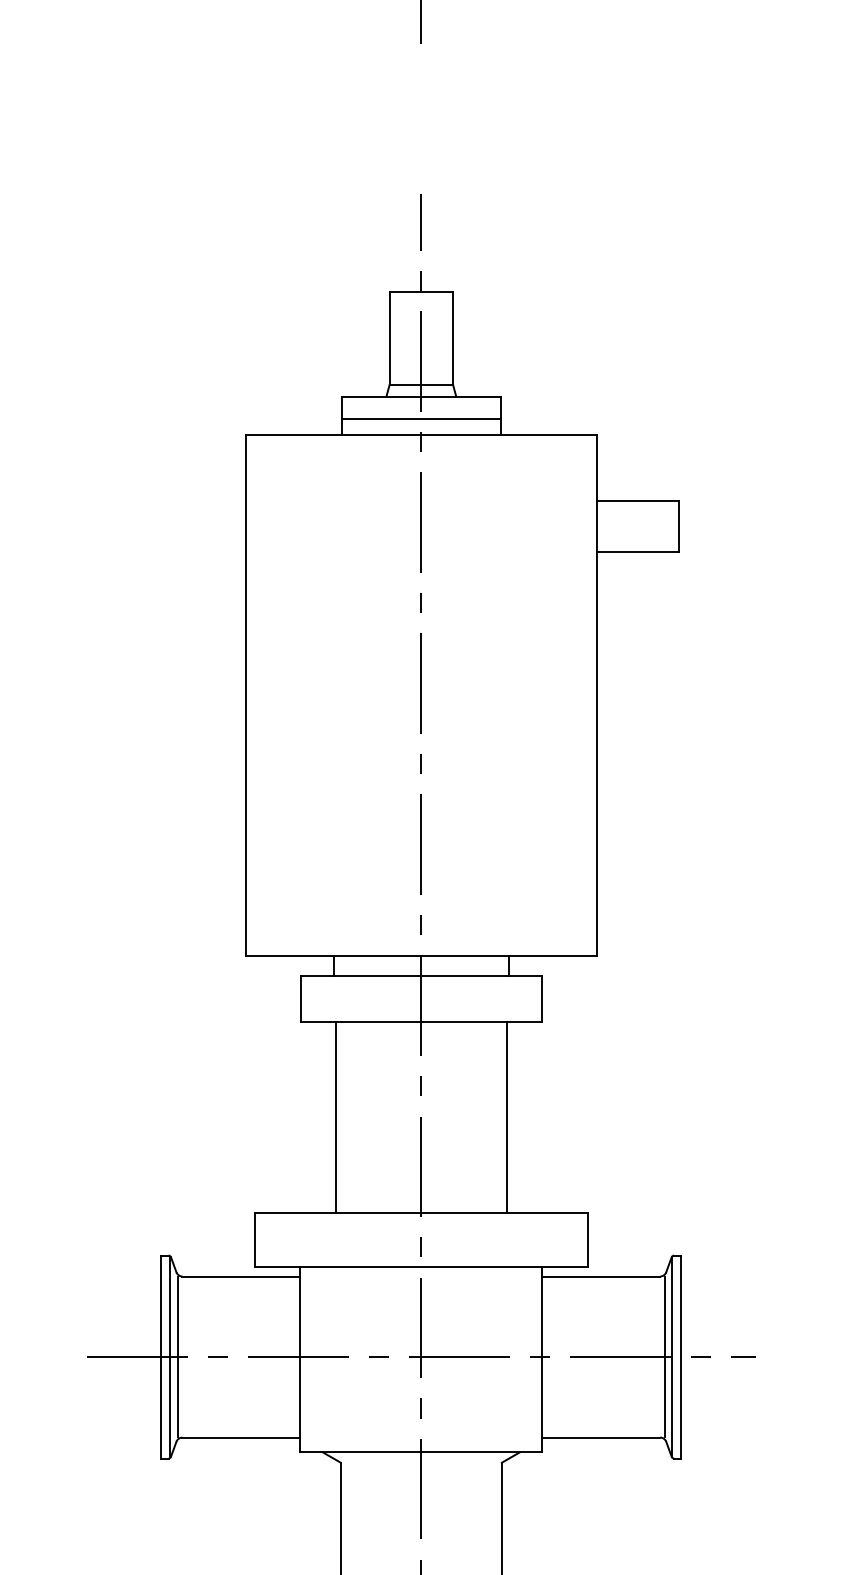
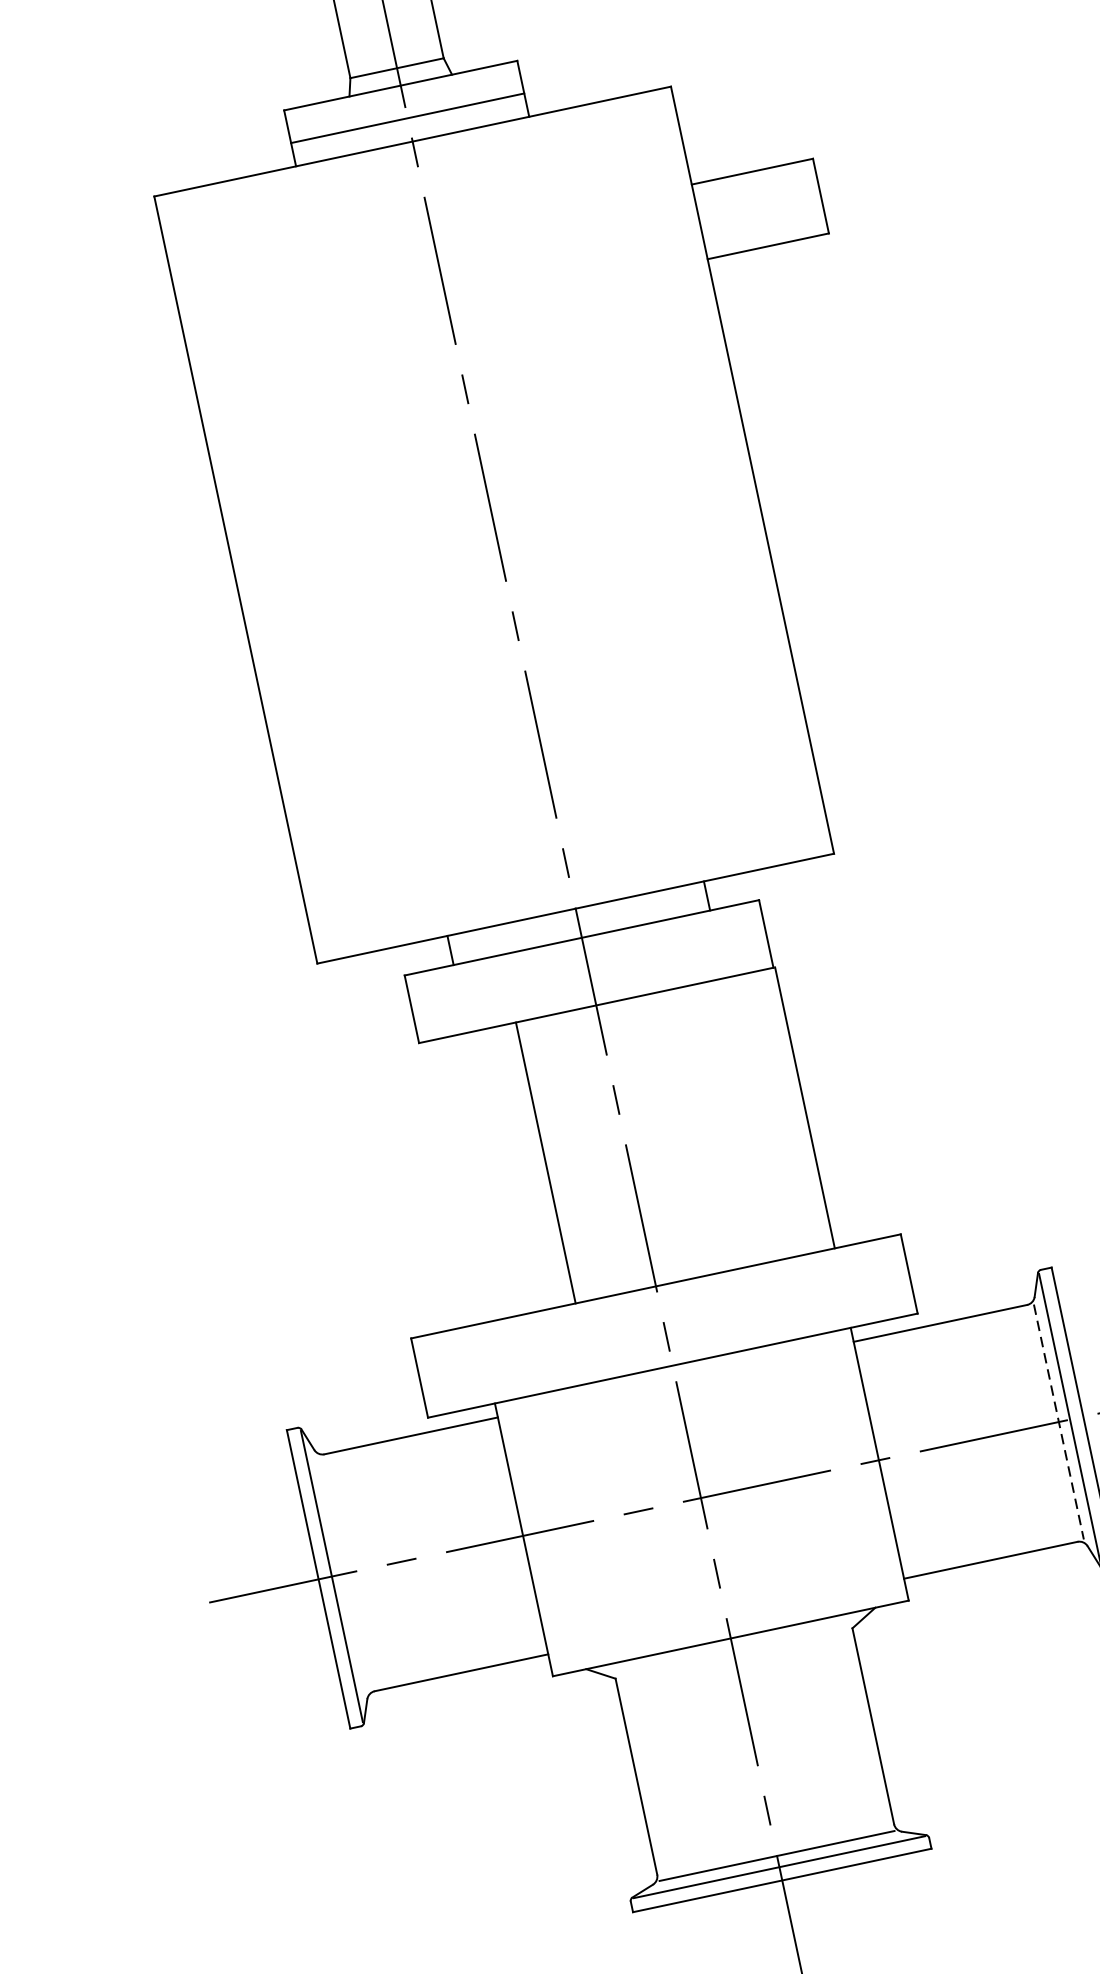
line: (335, 1117) -> (545, 1162), moved
line: (506, 1117) -> (804, 1107), moved
line: (177, 1356) -> (342, 1573), removed
line: (664, 1357) -> (1058, 1422), solid -> dashed

